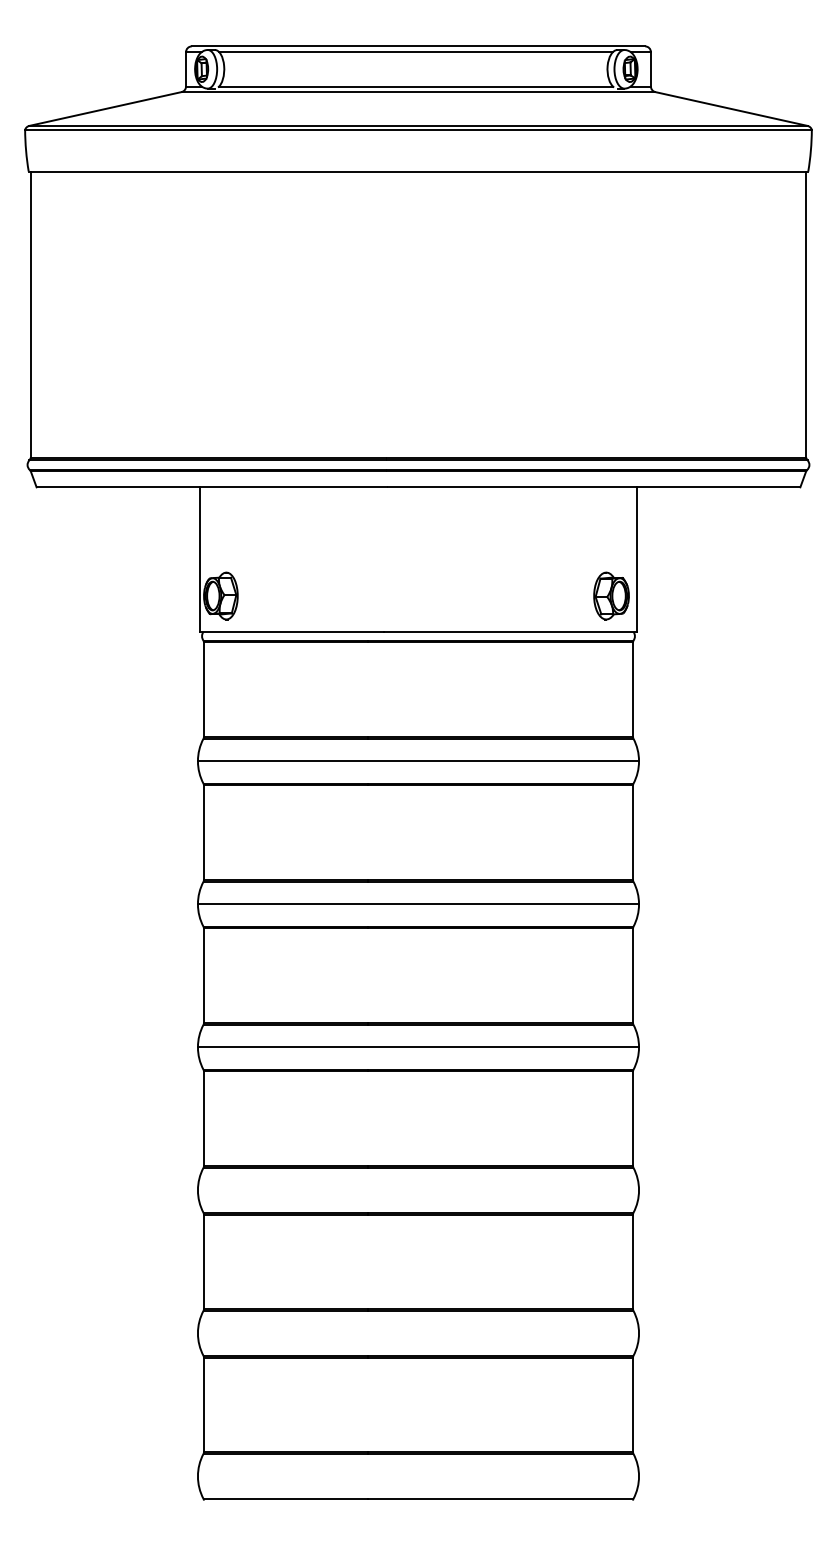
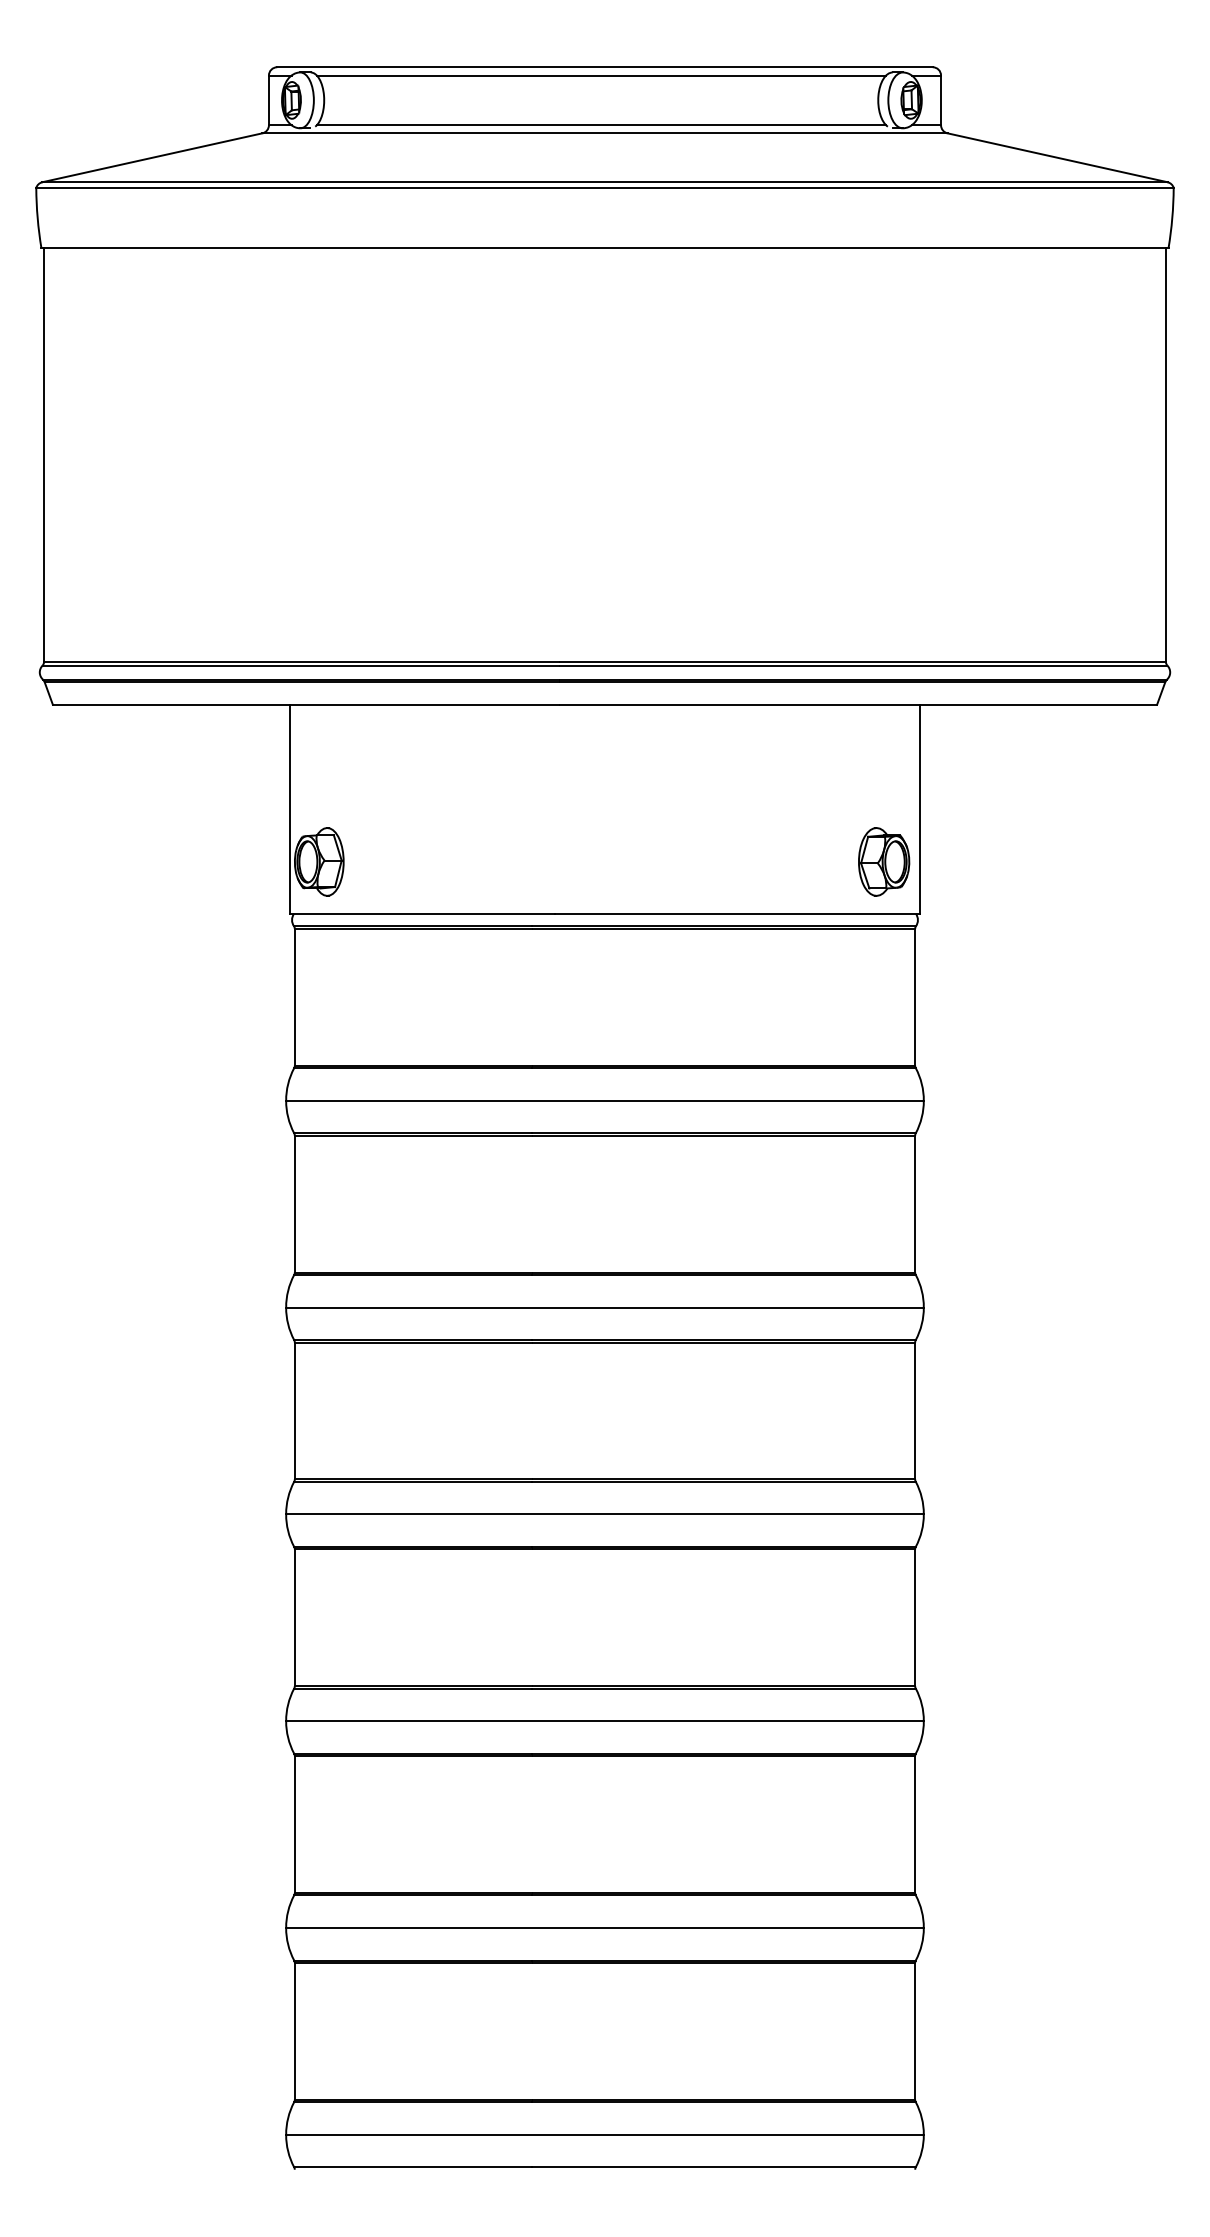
line: (418, 1190) -> (605, 1721), added
line: (418, 1333) -> (605, 1928), added
line: (418, 1476) -> (605, 2134), added

